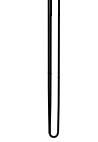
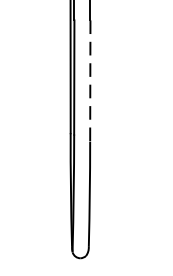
line: (58, 46) -> (89, 81), solid -> dashed

